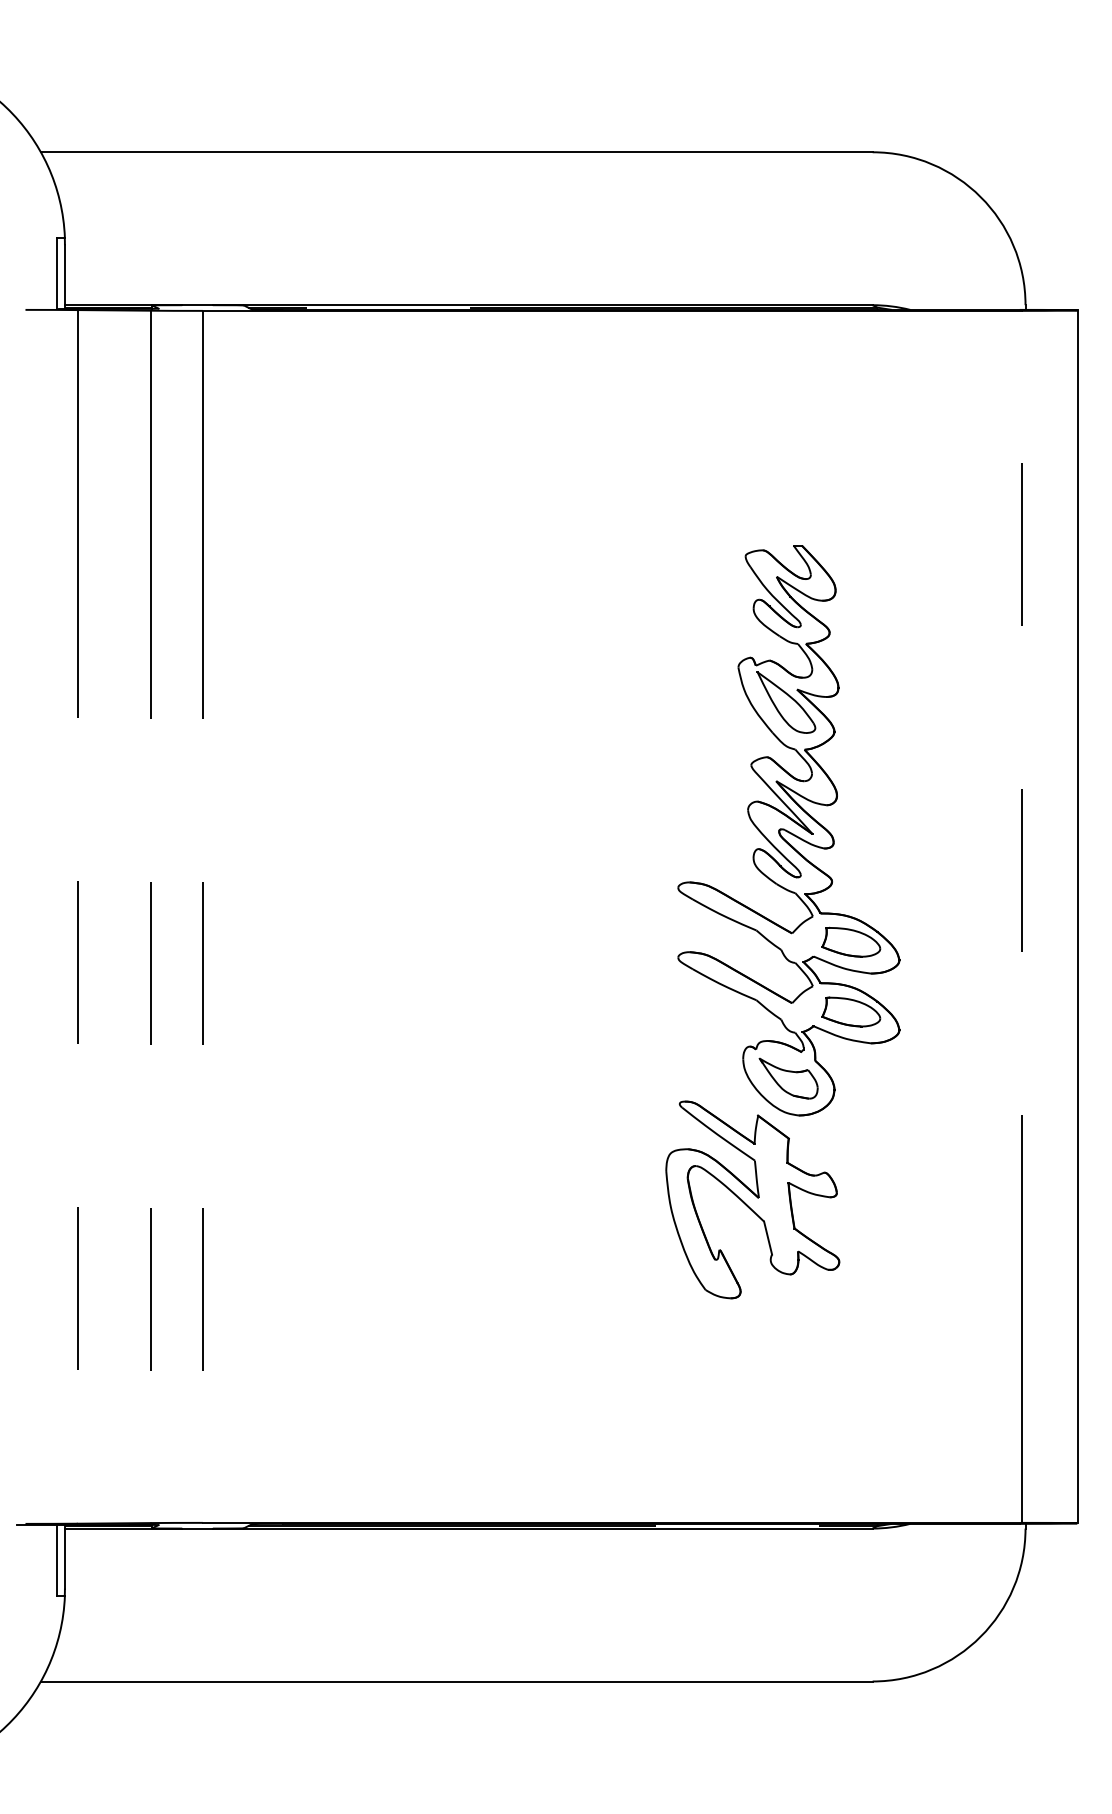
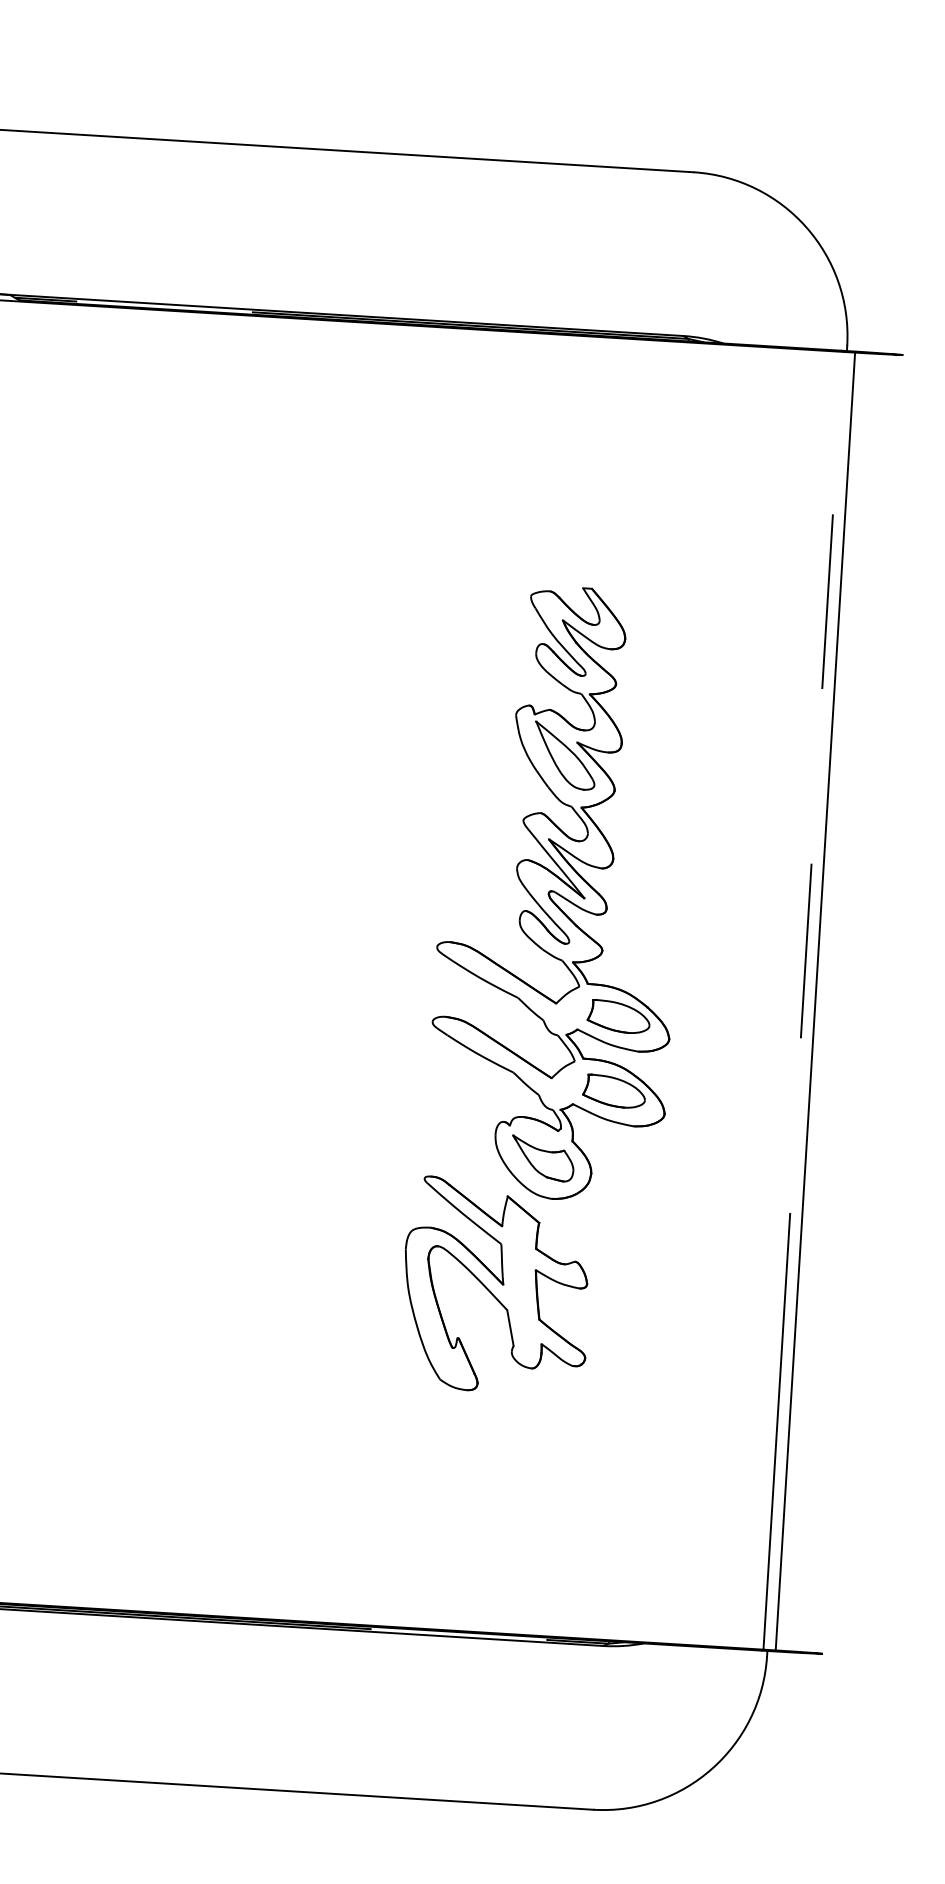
line: (1078, 916) -> (815, 1001), moved

